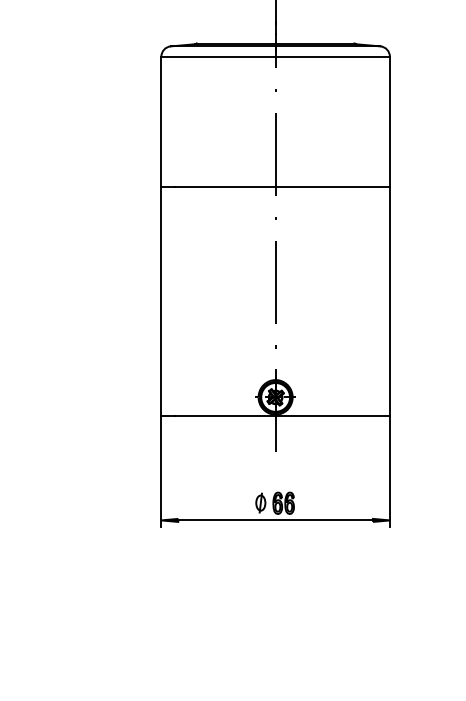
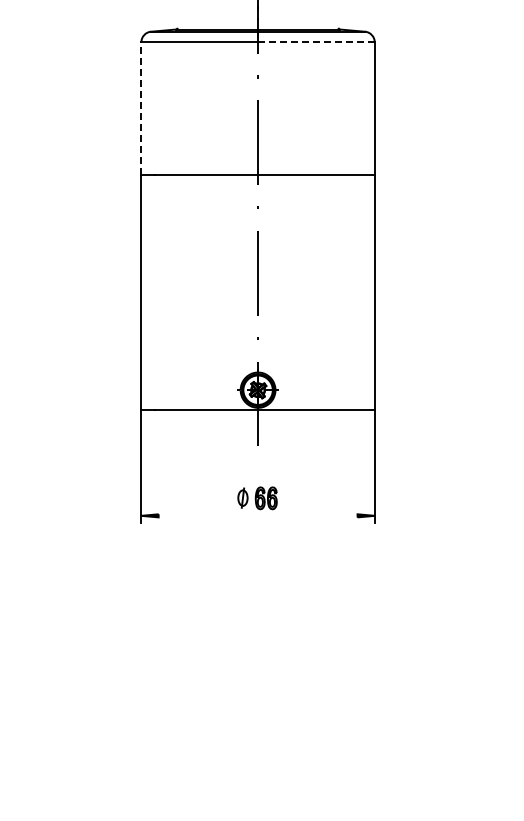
line: (331, 56) -> (315, 42), solid -> dashed
line: (161, 121) -> (141, 108), solid -> dashed
line: (275, 520) -> (257, 515), removed

